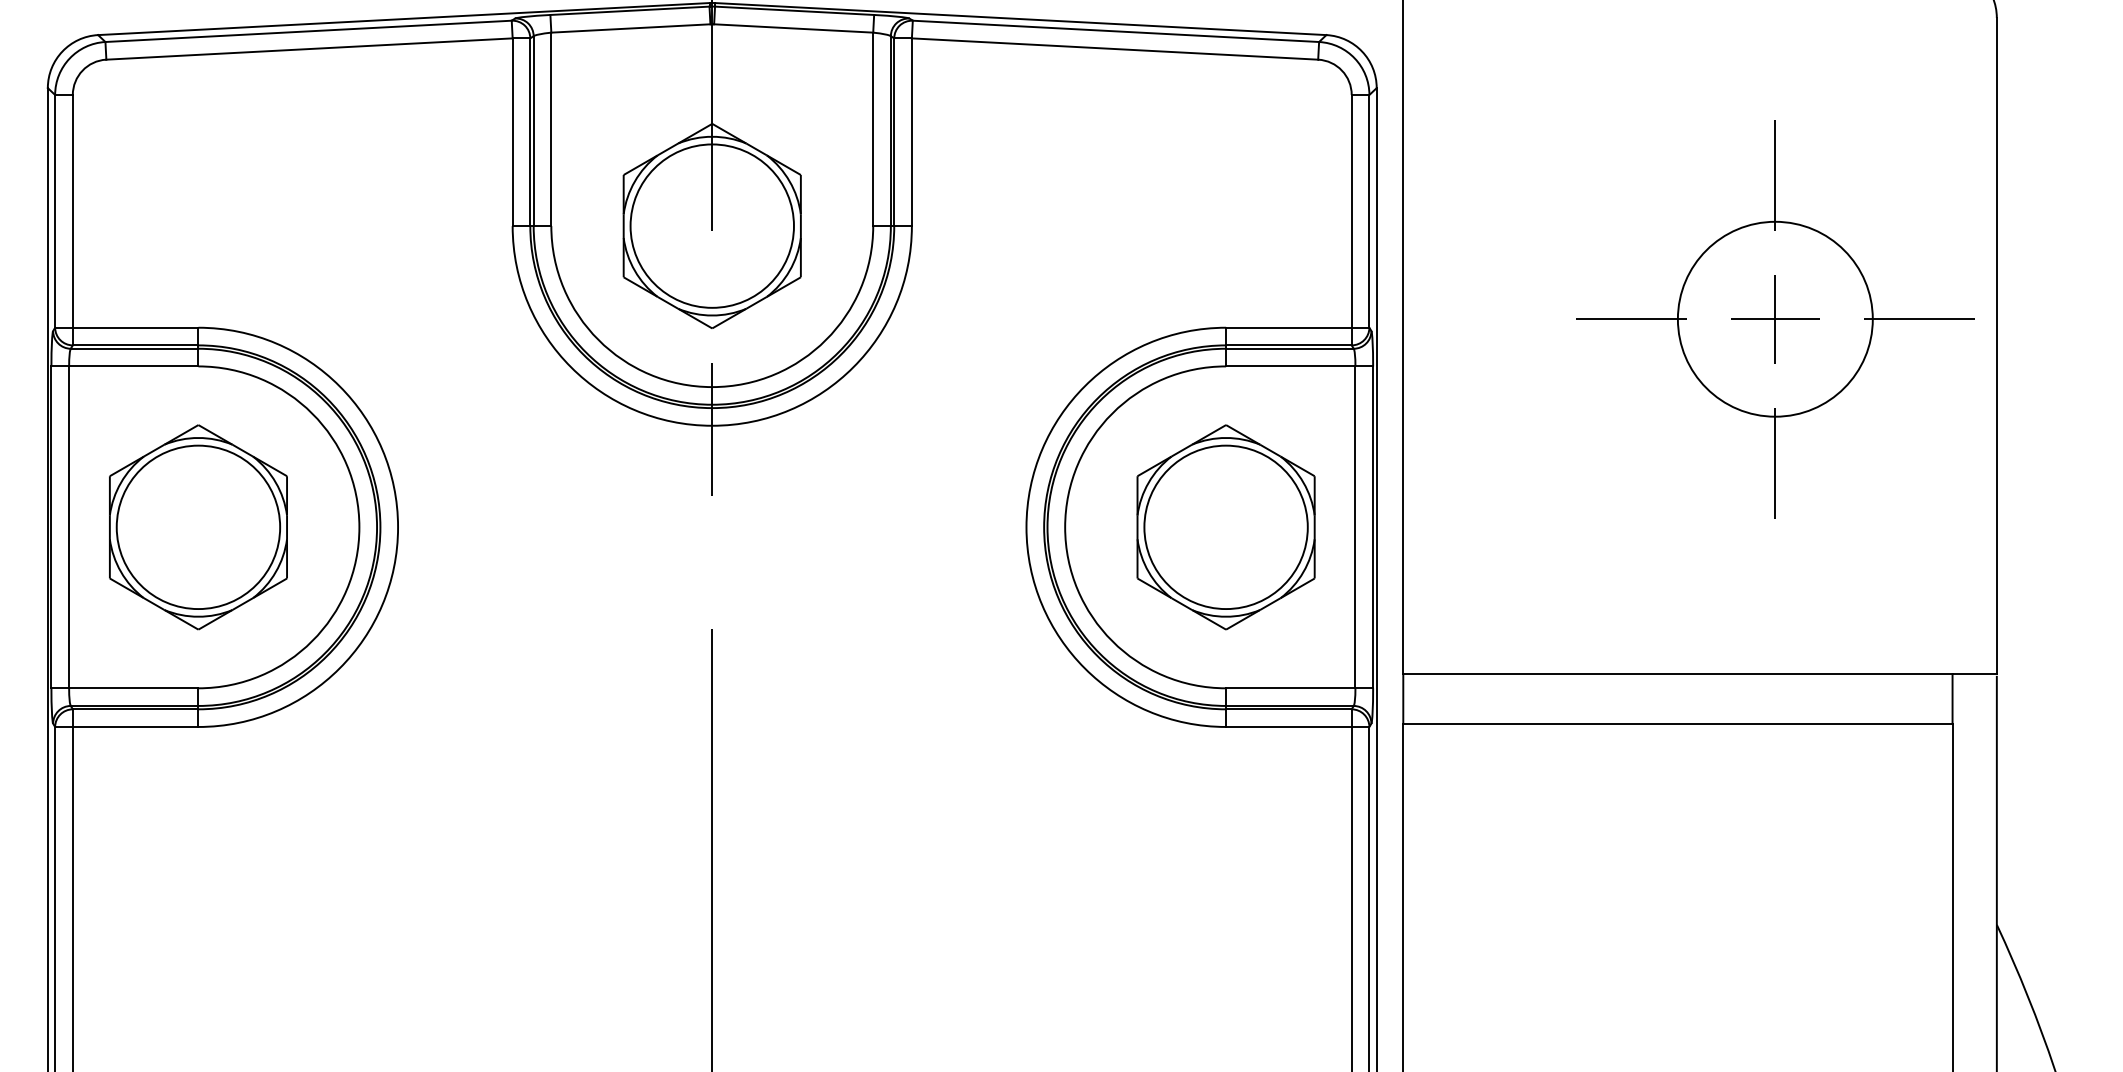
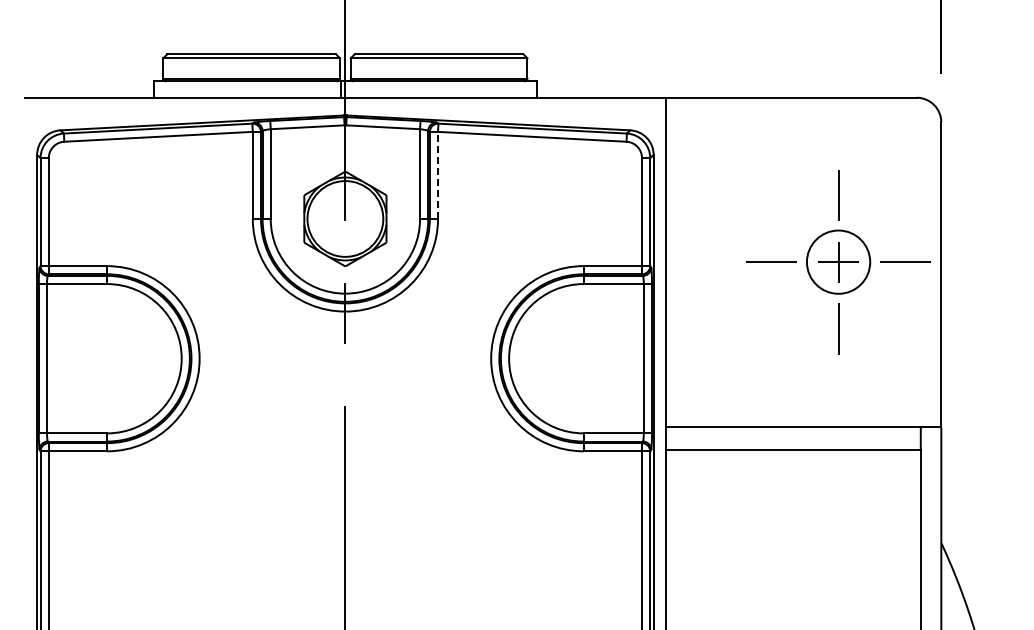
line: (912, 132) -> (438, 175), solid -> dashed
circle: (1775, 317) -> (838, 261), size x0.7
part: (199, 526) -> (107, 358), removed
part: (1225, 526) -> (583, 358), removed

